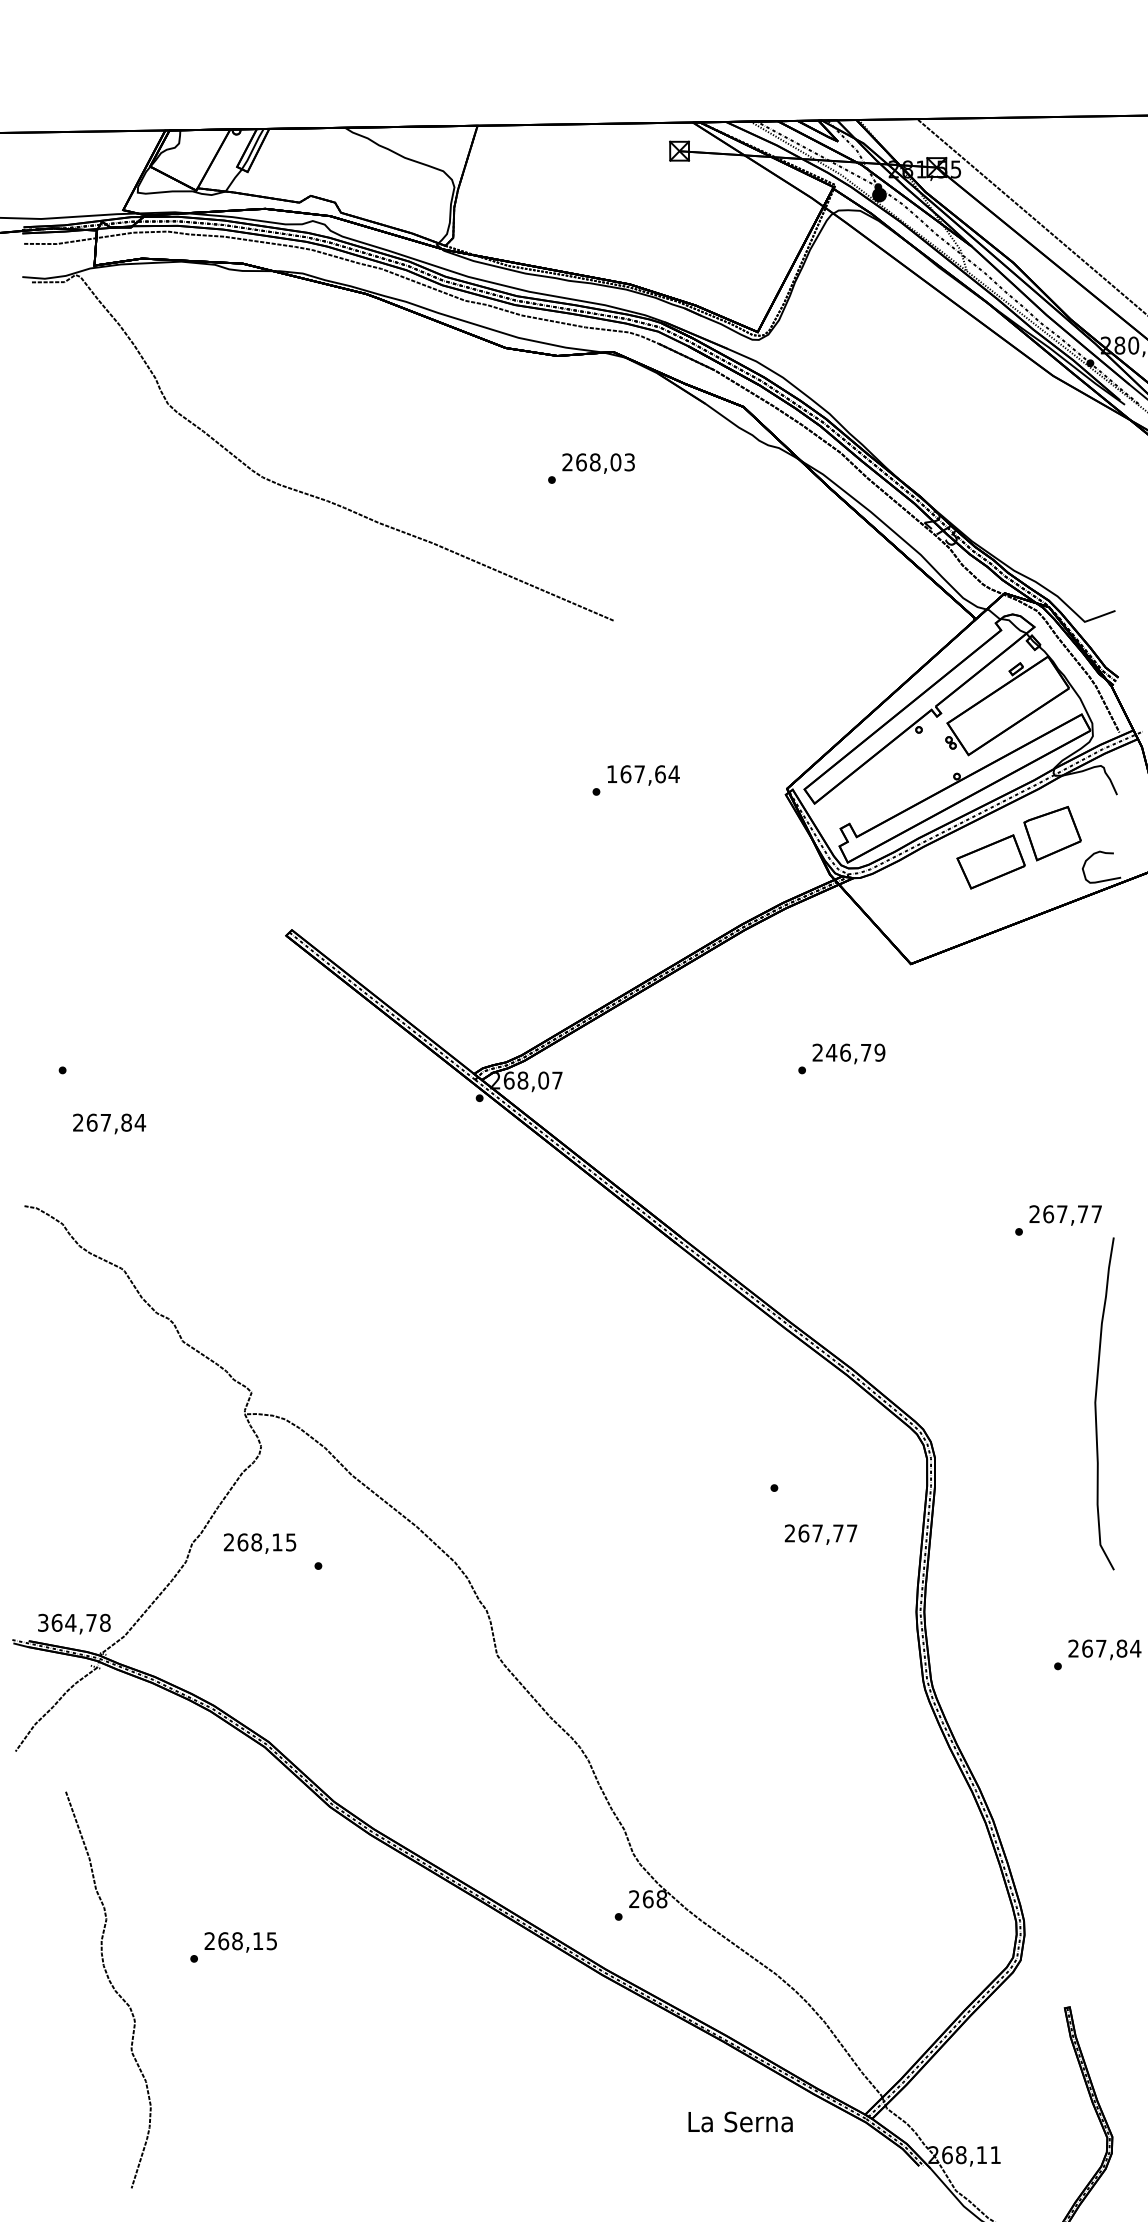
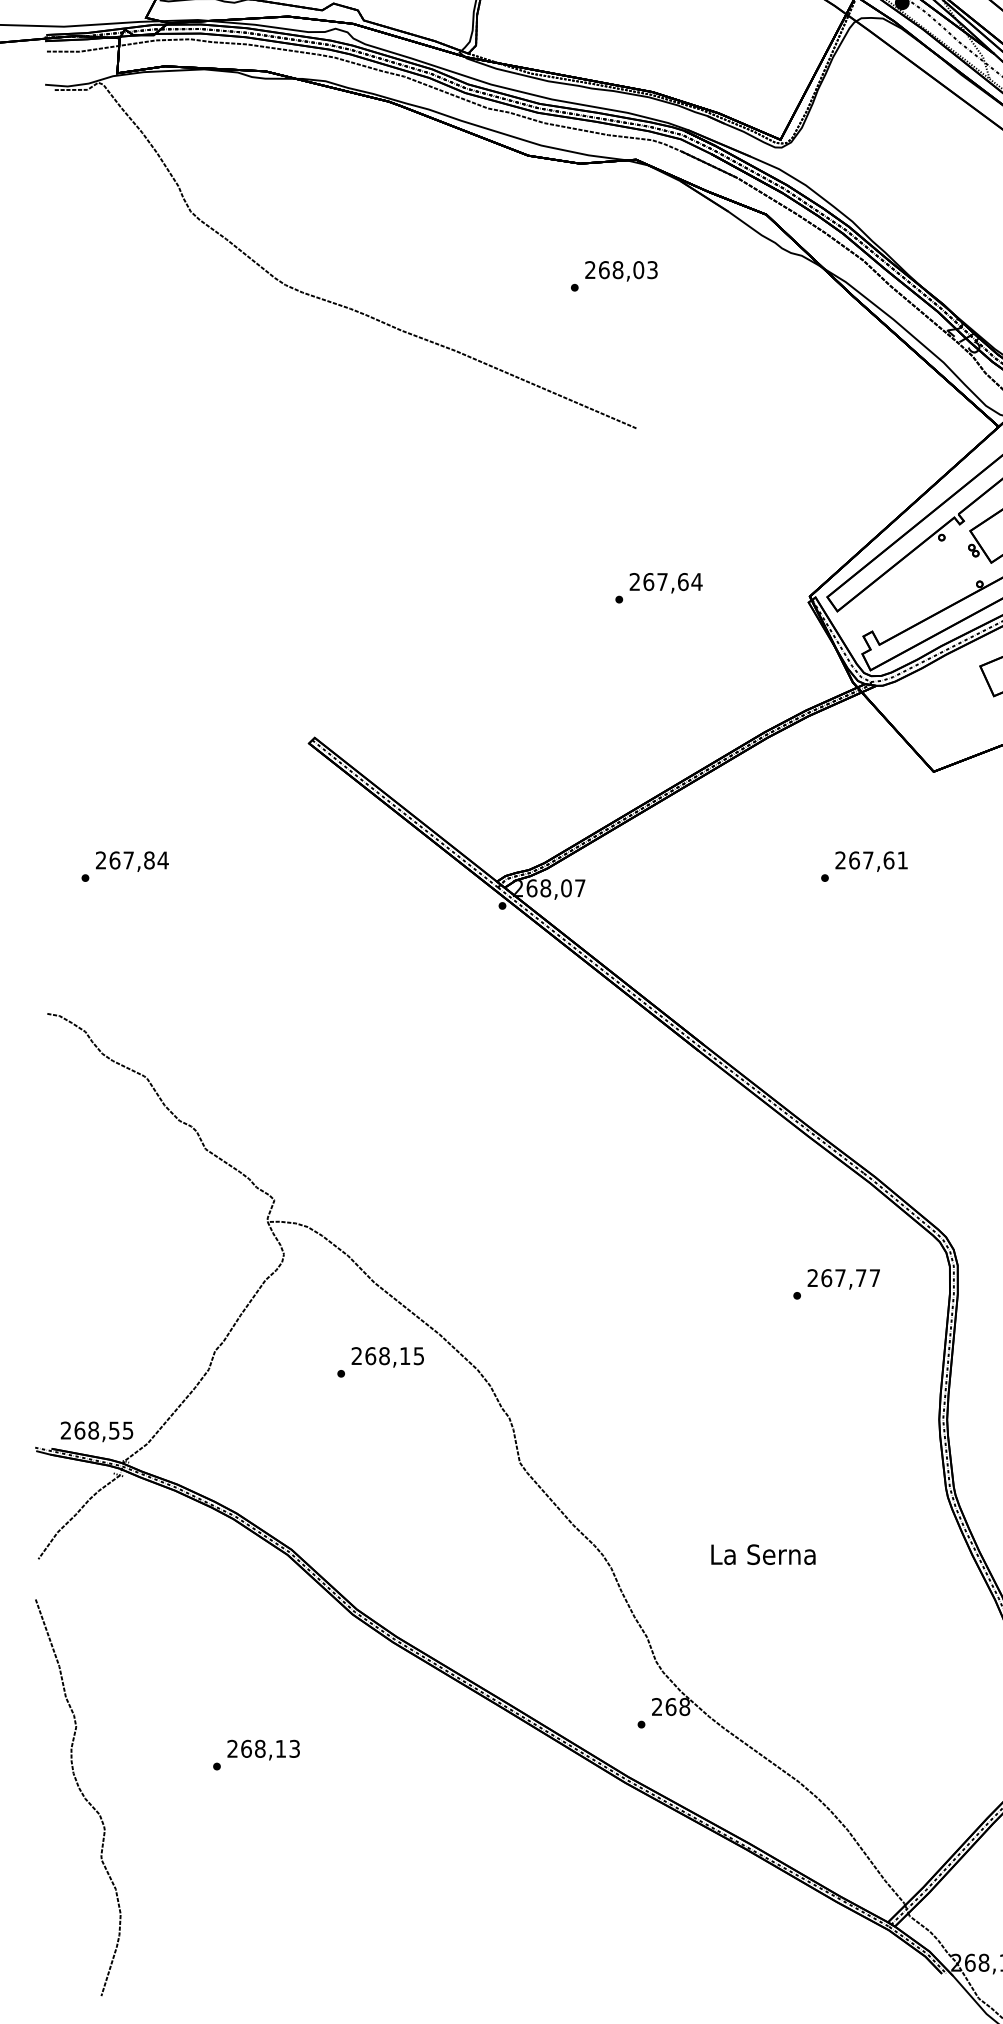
text: (612, 773) -> (635, 581), 167,64 -> 267,64
text: (855, 1052) -> (878, 860), 246,79 -> 267,61
text: (109, 1123) -> (132, 861), moved
text: (820, 1534) -> (843, 1279), moved
text: (259, 1543) -> (387, 1357), moved
text: (74, 1622) -> (97, 1430), 364,78 -> 268,55
text: (272, 1940) -> (295, 1748), 268,15 -> 268,13
curve: (112, 1988) -> (82, 1796), moved
text: (740, 2121) -> (763, 1554), moved

